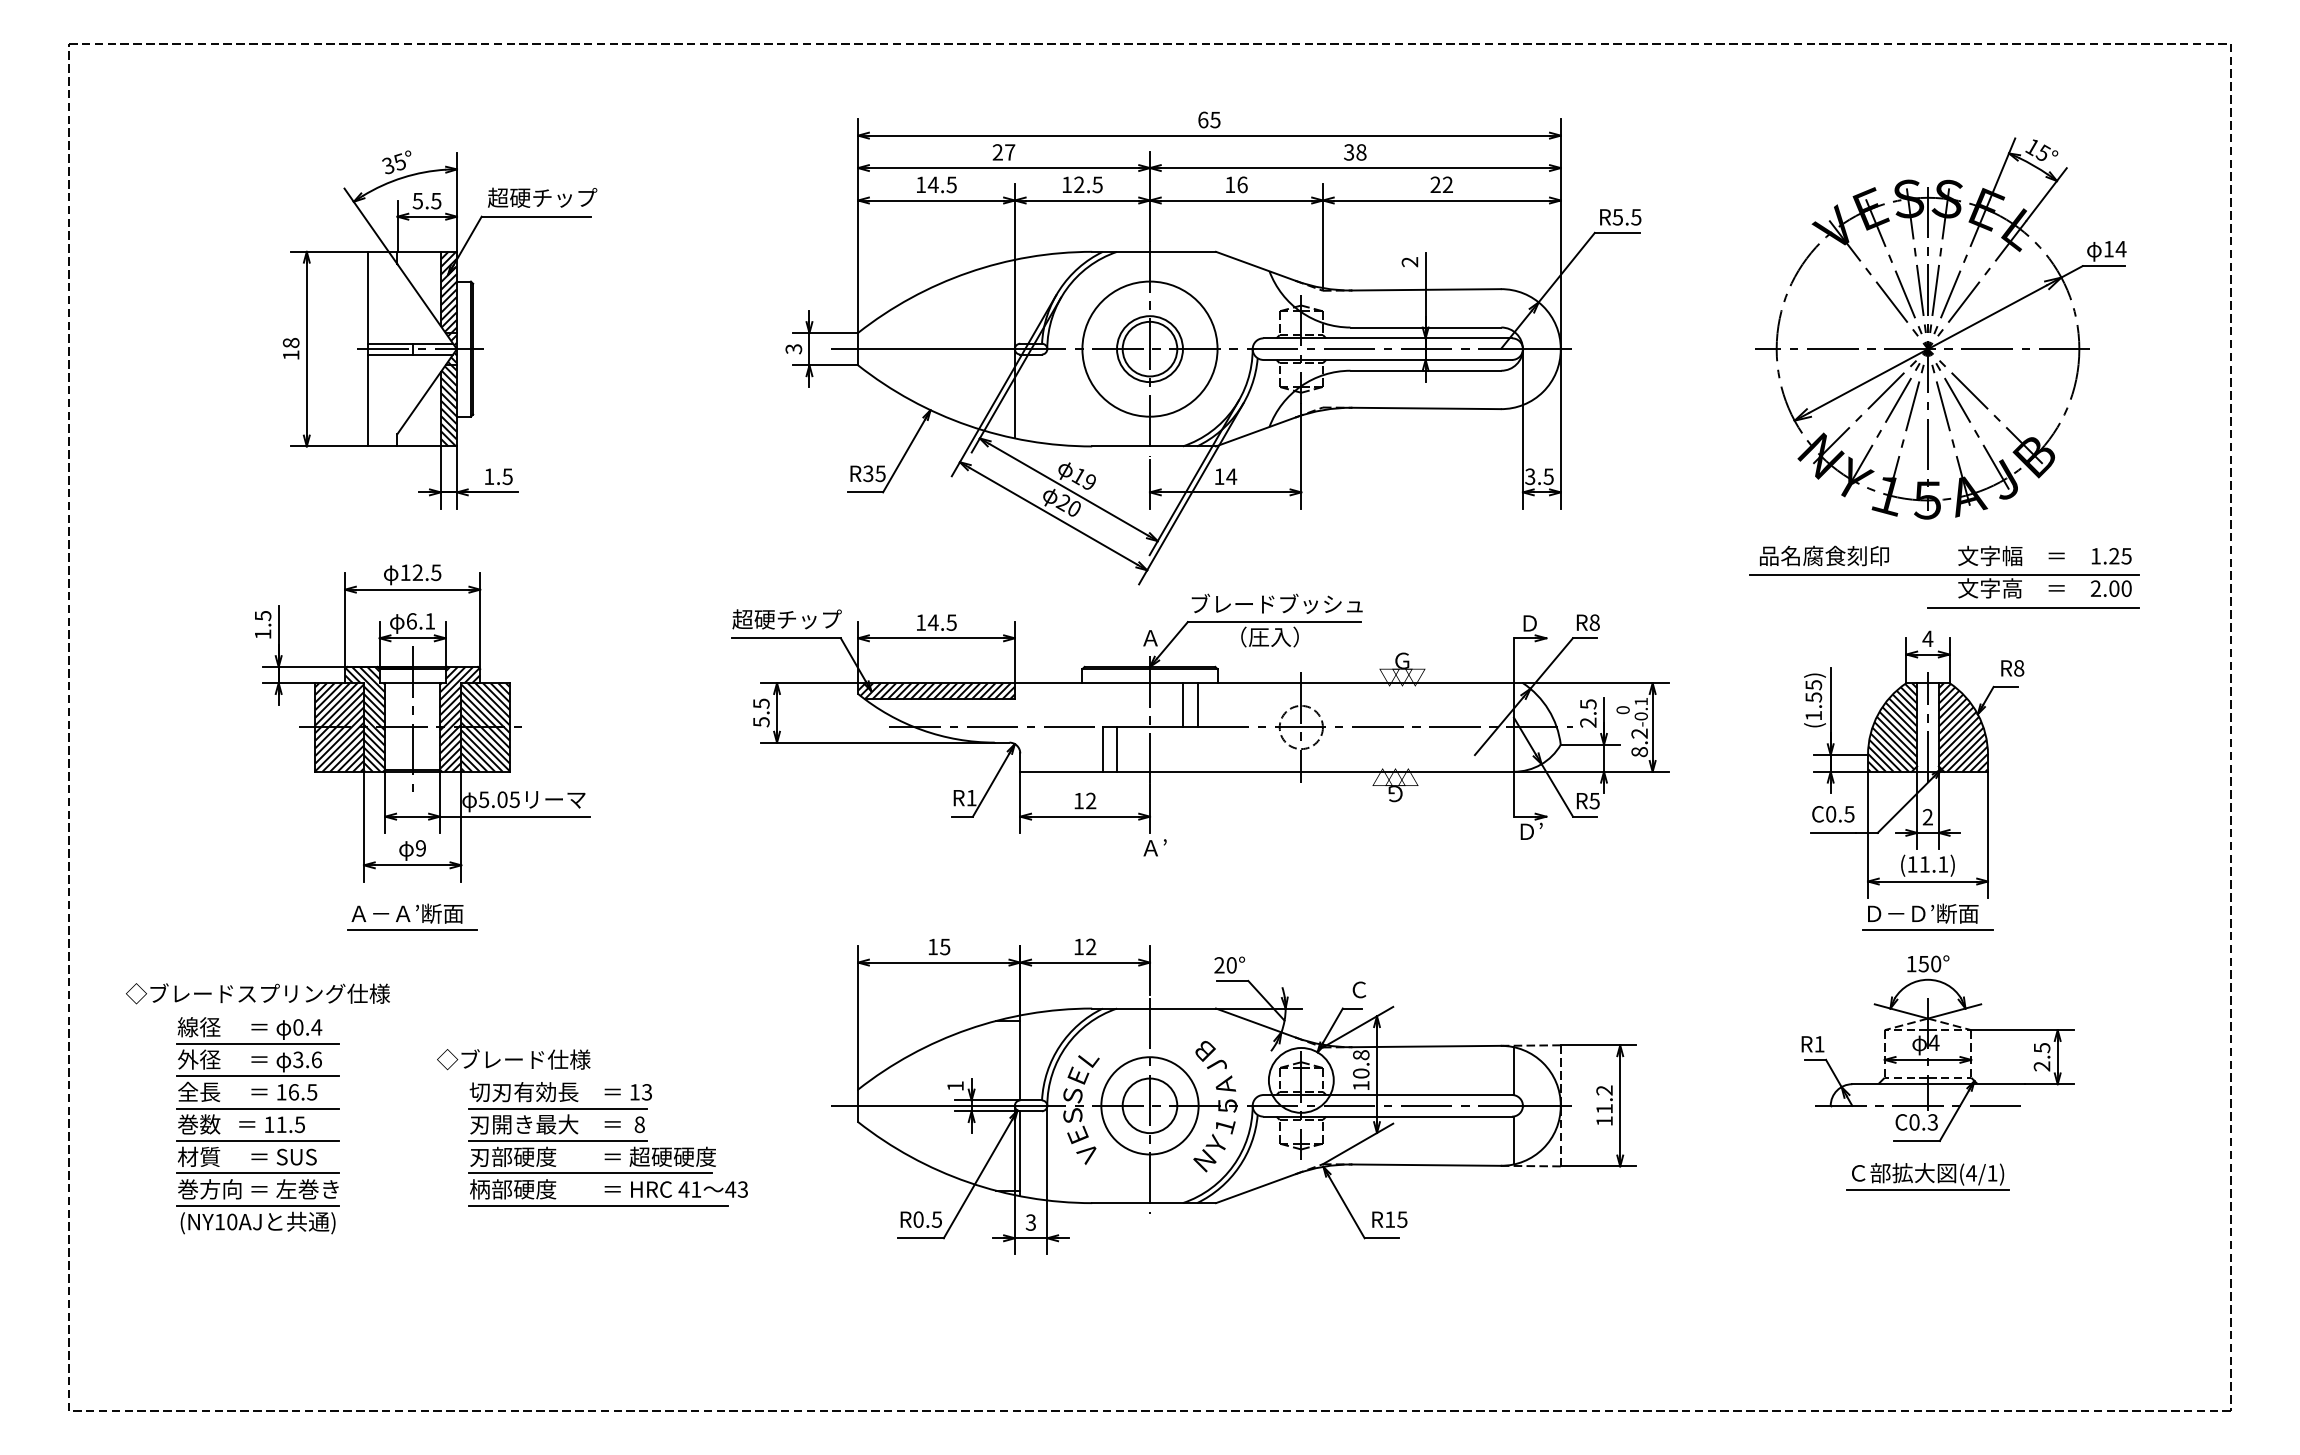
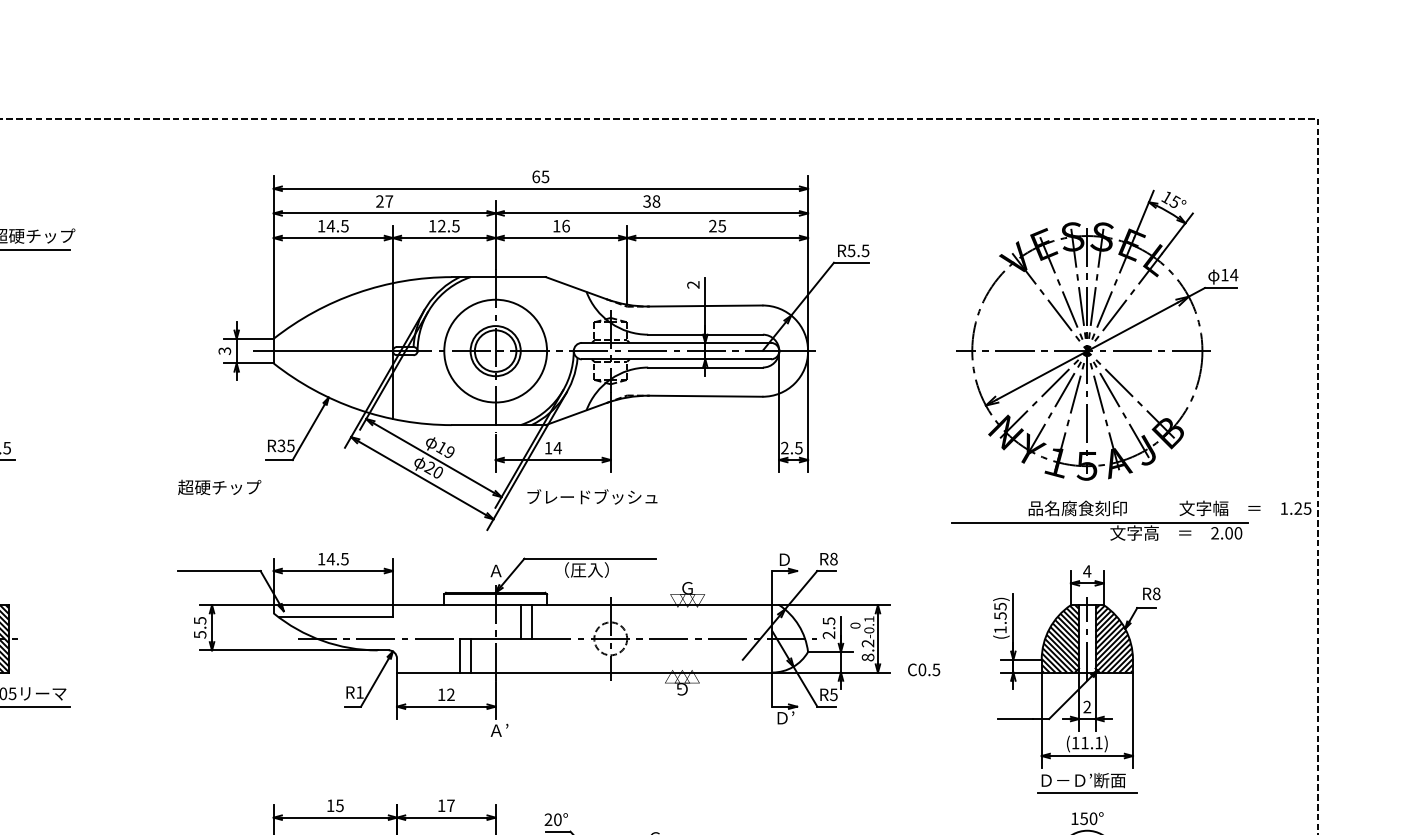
text: (1447, 184) -> (721, 225), 22 -> 25
text: (1530, 477) -> (785, 448), 3.5 -> 2.5
text: (1945, 555) -> (1169, 508), moved
text: (1276, 603) -> (591, 496), moved
line: (2033, 607) -> (1167, 547), removed
text: (786, 619) -> (219, 487), moved
hatch: (936, 691) -> (333, 611), removed
text: (1833, 814) -> (924, 670), moved
text: (1091, 946) -> (451, 805), 12 -> 17

